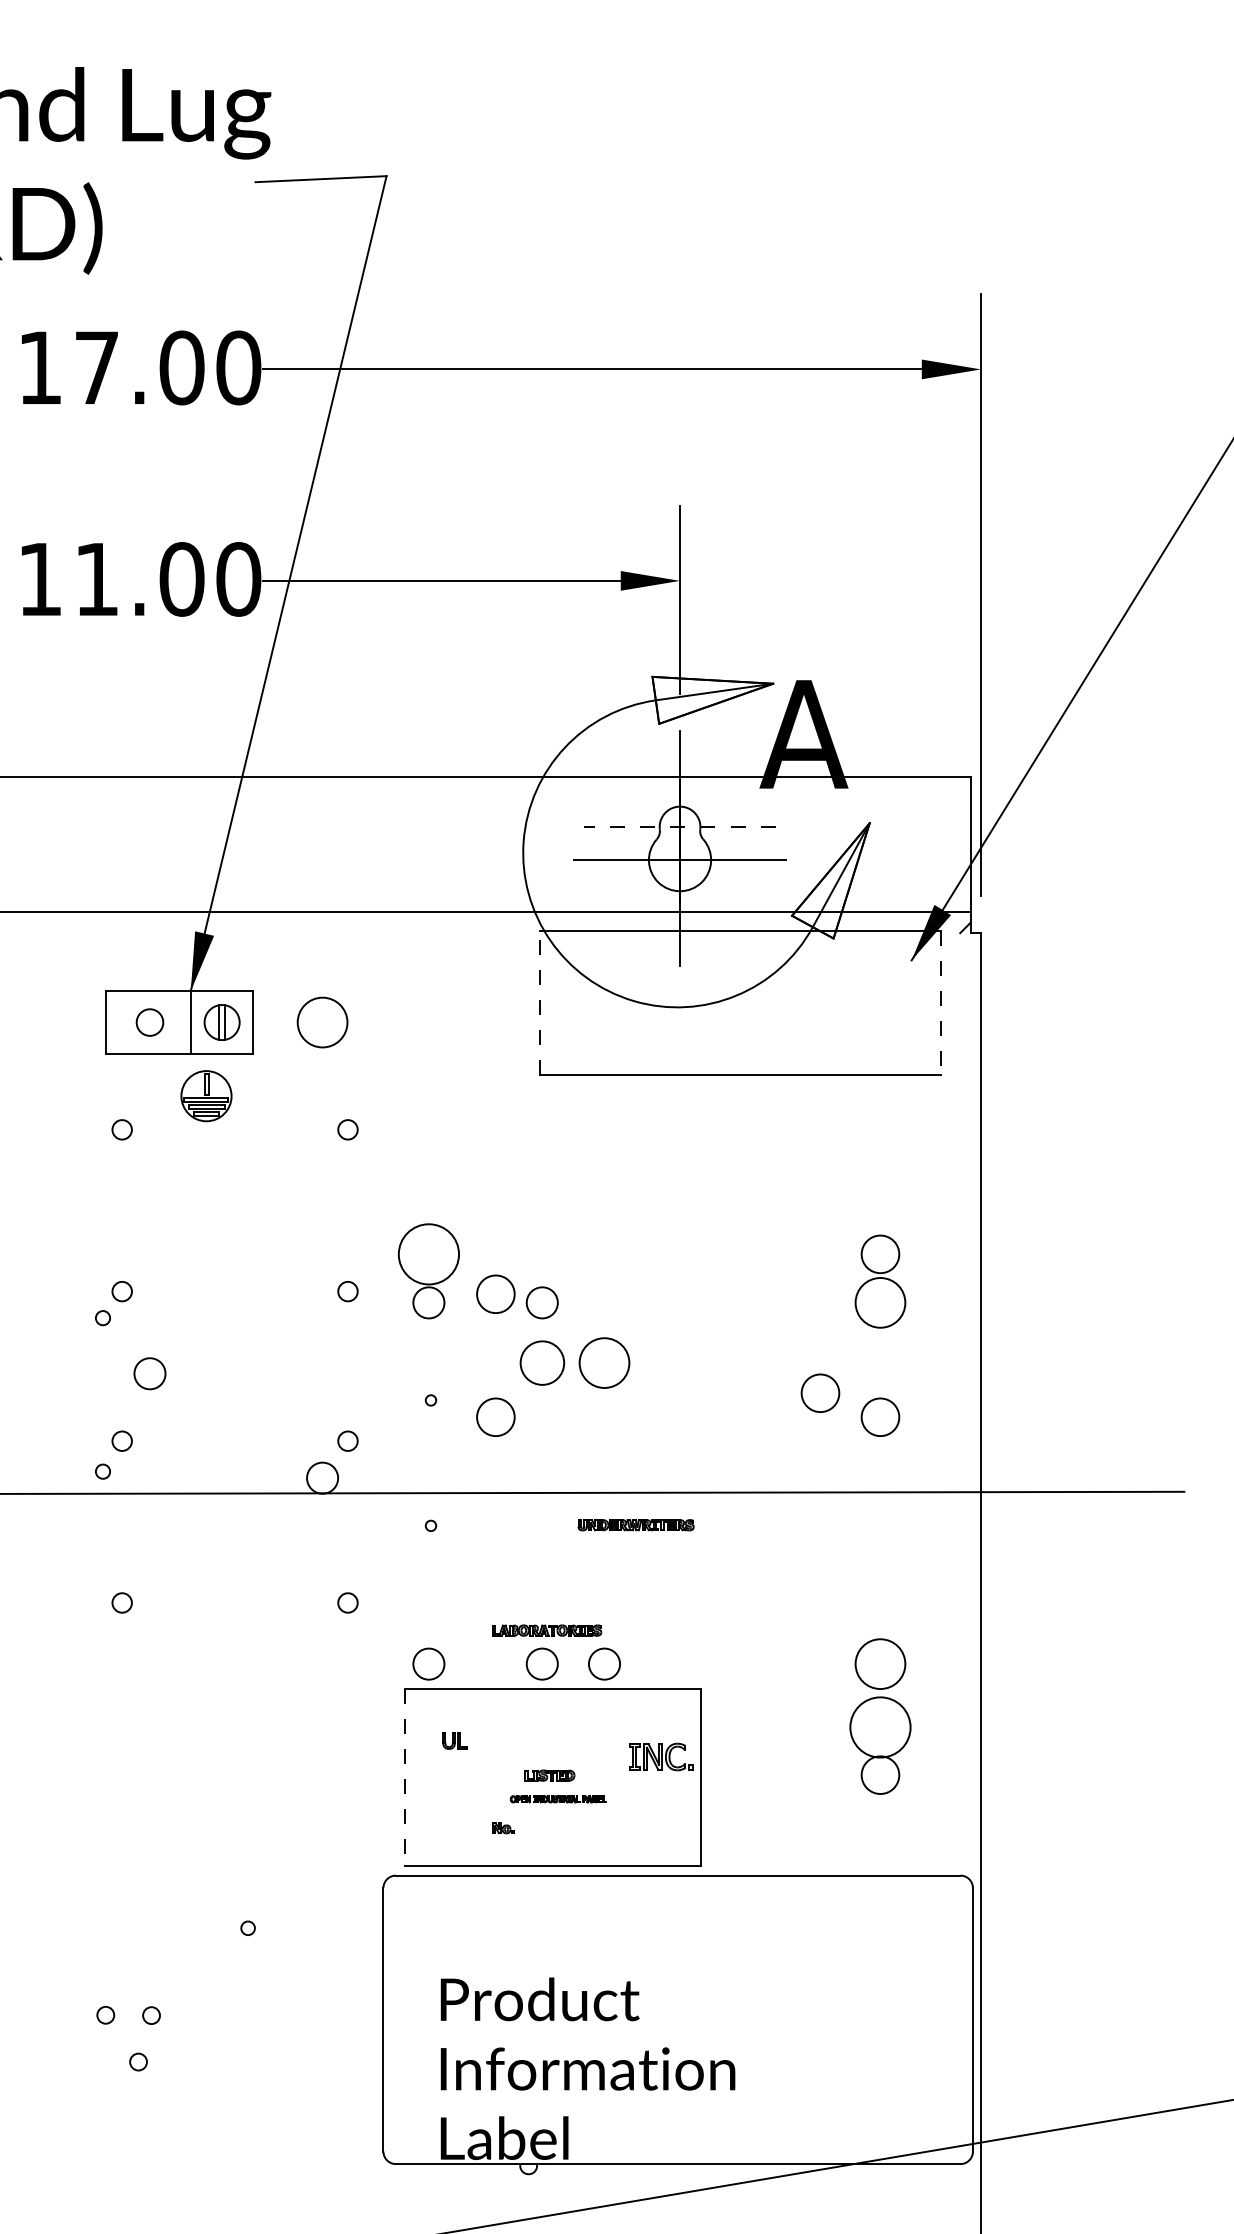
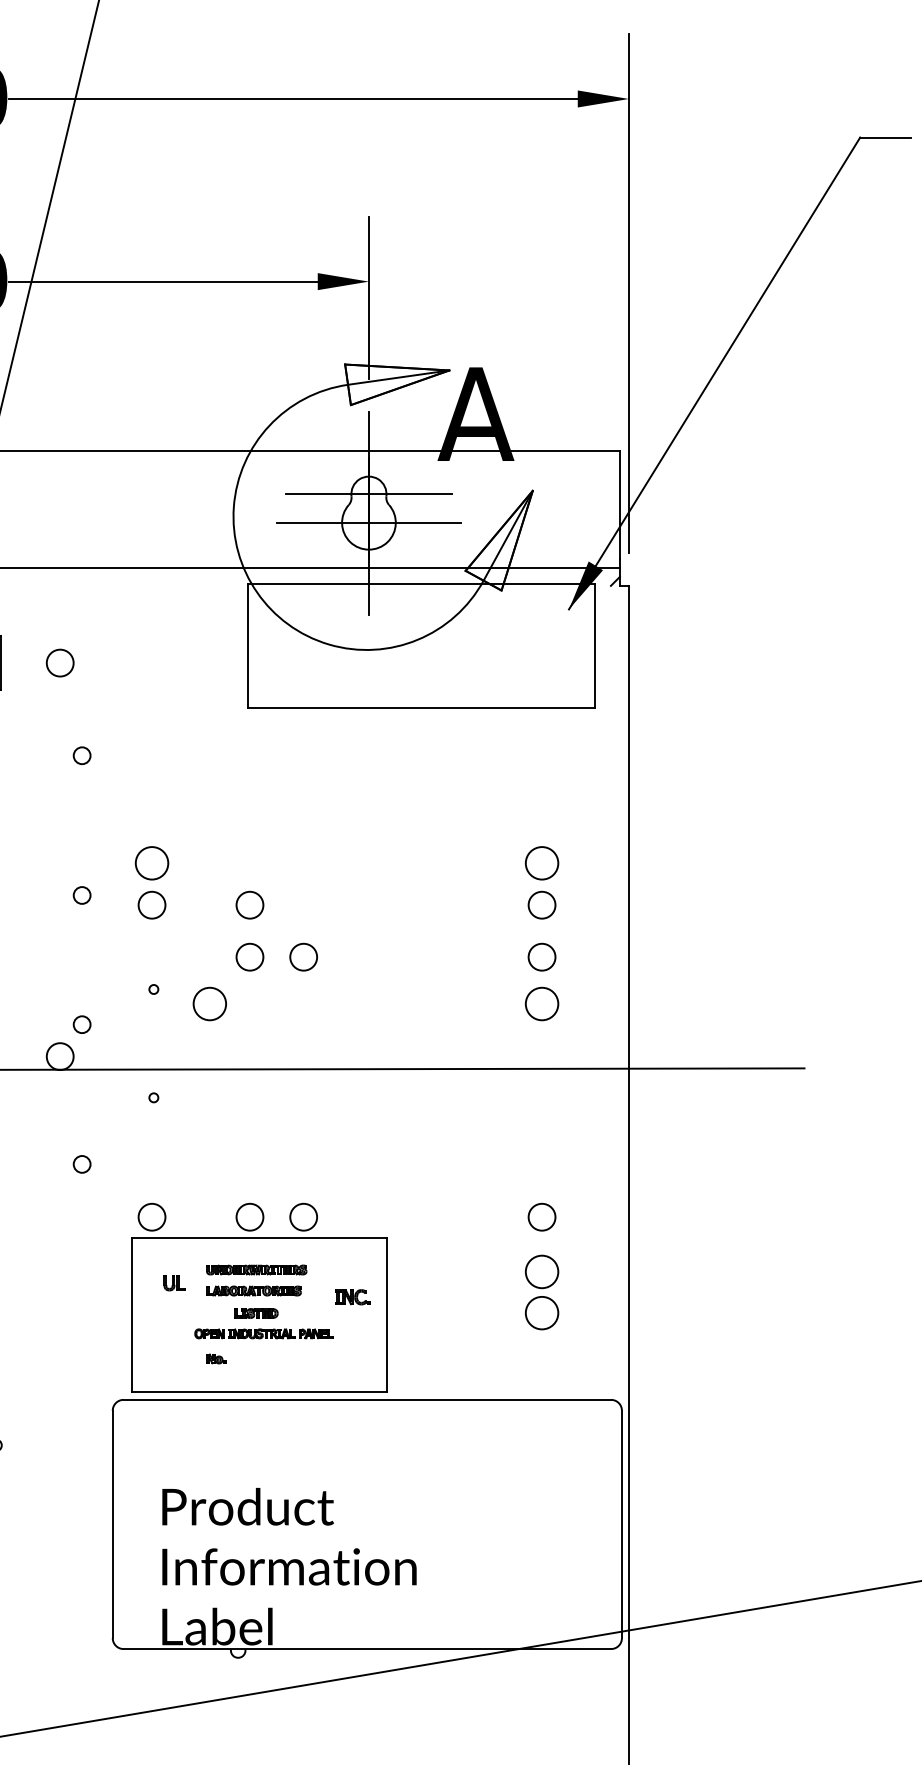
line: (680, 827) -> (369, 494), dashed -> solid
line: (540, 1002) -> (248, 645), dashed -> solid
line: (941, 1003) -> (594, 646), dashed -> solid
circle: (322, 1022) -> (60, 663), size x0.62
circle: (428, 1254) -> (151, 863), size x0.62
circle: (495, 1293) -> (209, 897), removed
circle: (880, 1302) -> (542, 904), size x0.62
circle: (541, 1362) -> (249, 956), size x0.71
circle: (604, 1362) -> (303, 956), size x0.62
circle: (880, 1362) -> (542, 956), added
circle: (820, 1392) -> (490, 982), removed
part: (635, 1525) -> (256, 1270), moved
part: (547, 1630) -> (254, 1290), moved
circle: (880, 1663) -> (542, 1216), size x0.62
circle: (880, 1727) -> (542, 1271), size x0.62
part: (660, 1756) -> (352, 1297), size x0.62
line: (405, 1777) -> (131, 1315), dashed -> solid
part: (558, 1799) -> (263, 1334), size x1.67

